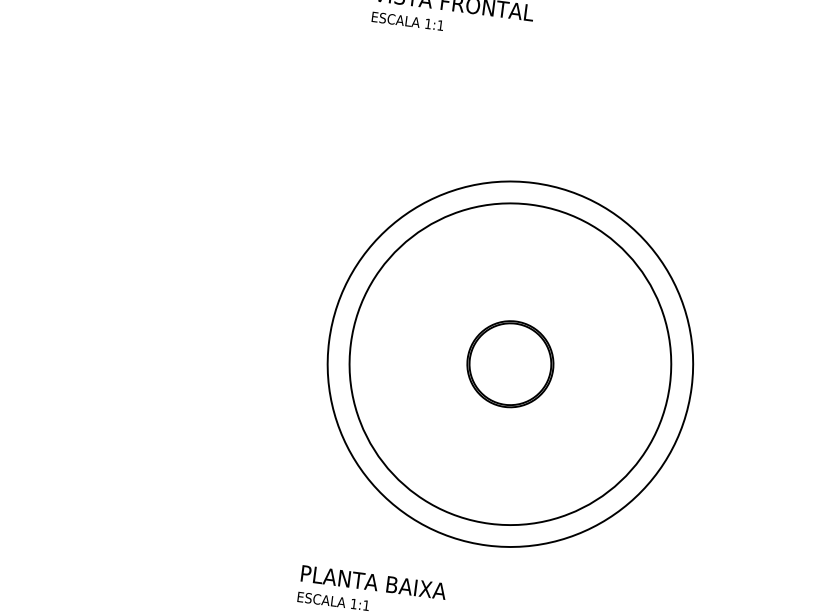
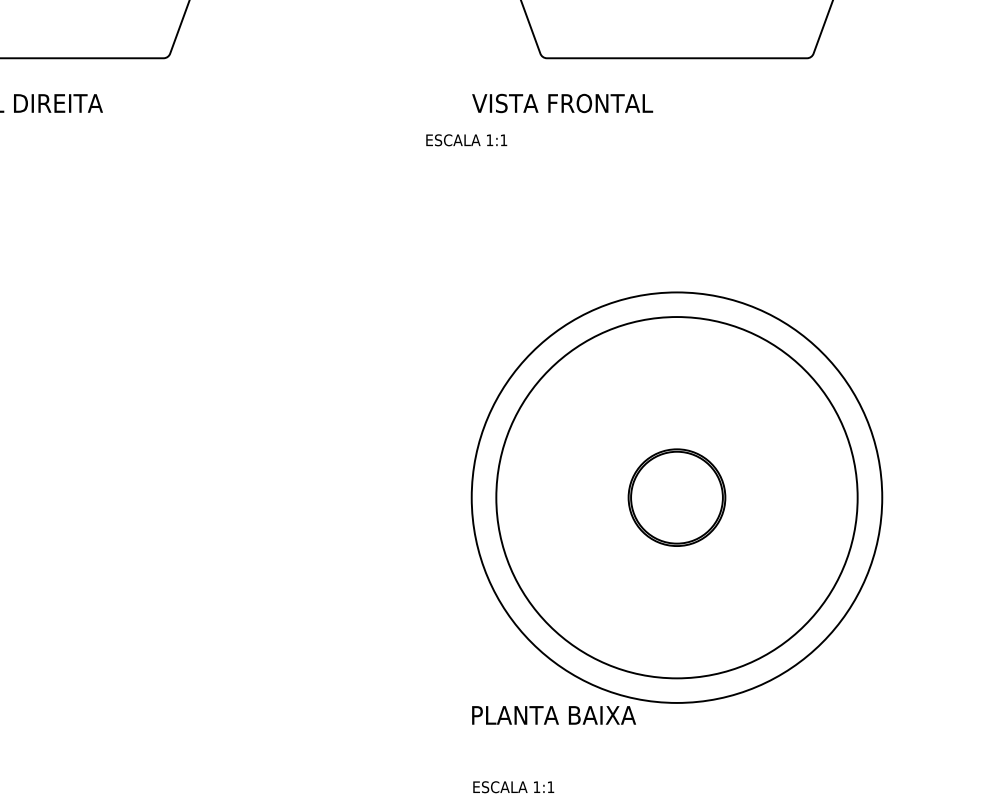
text: (407, 21) -> (466, 140), moved
text: (373, 582) -> (553, 715), moved

